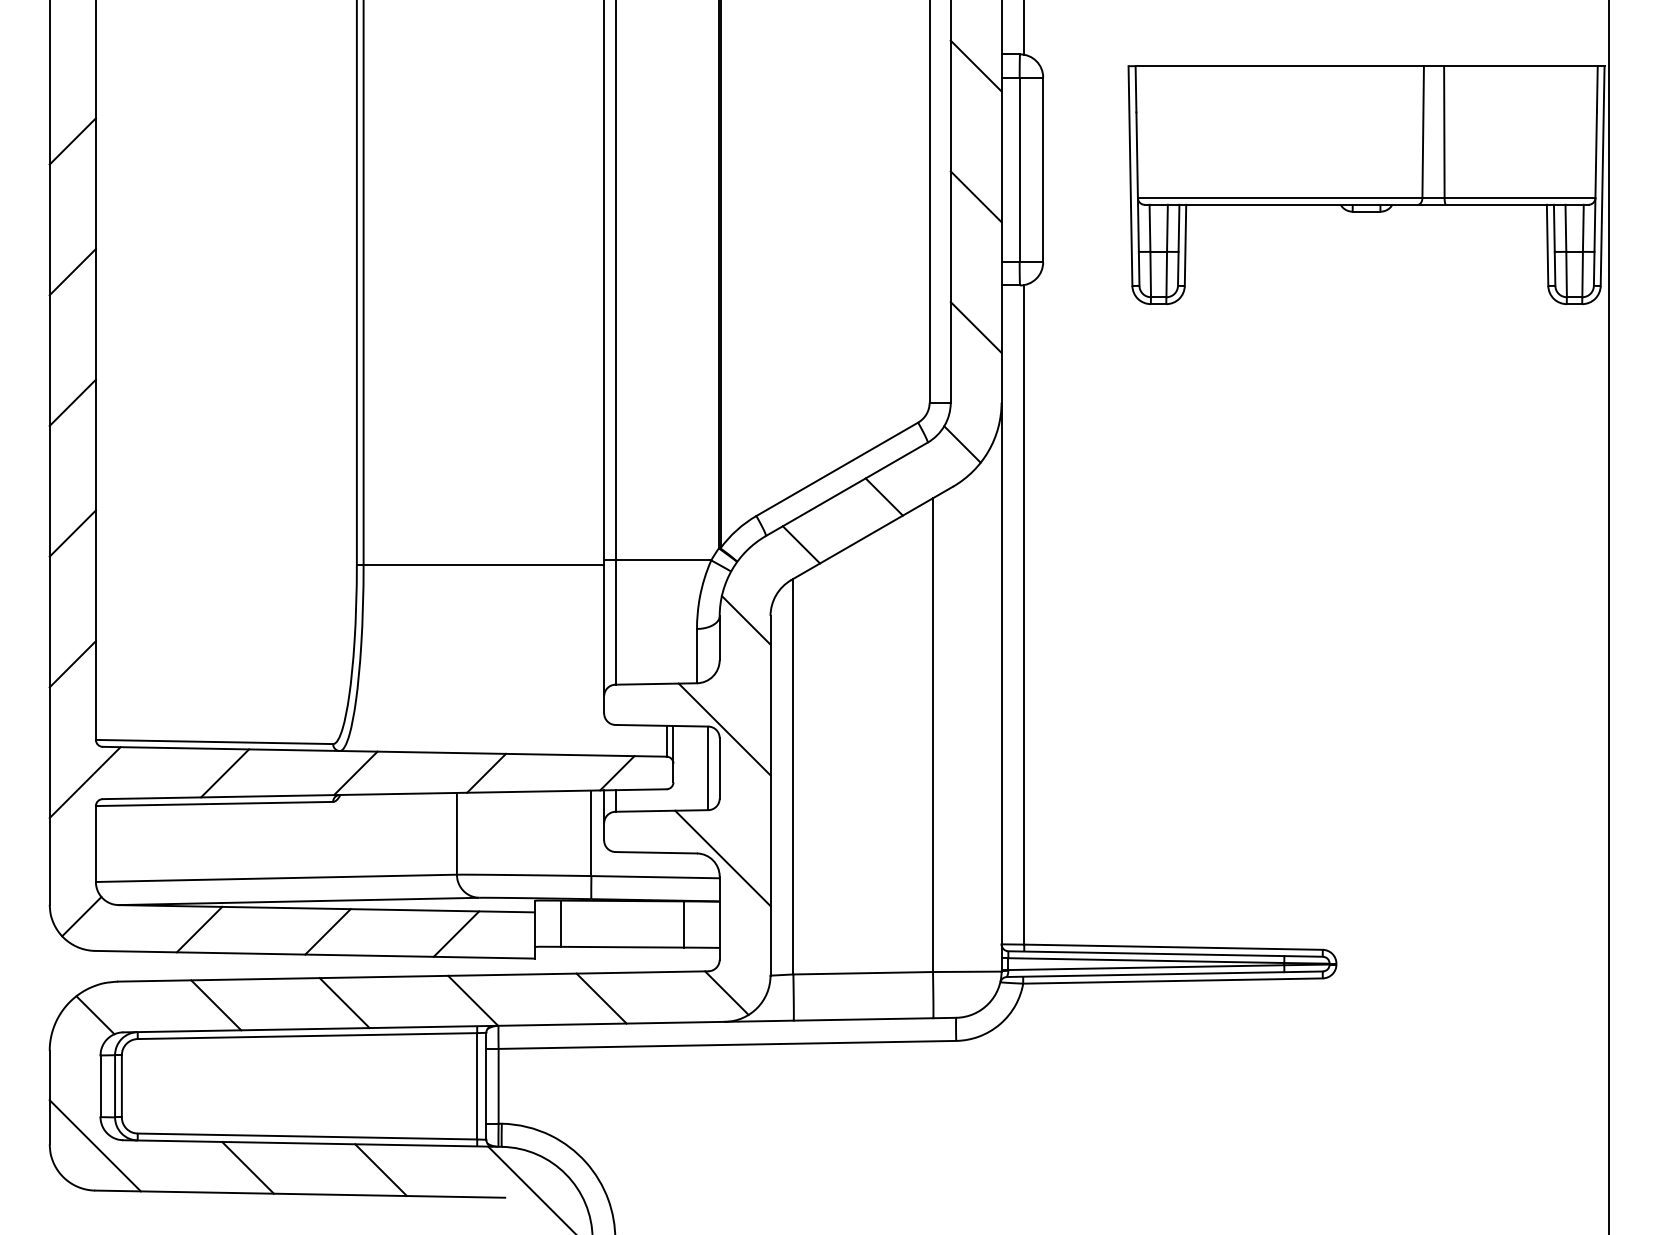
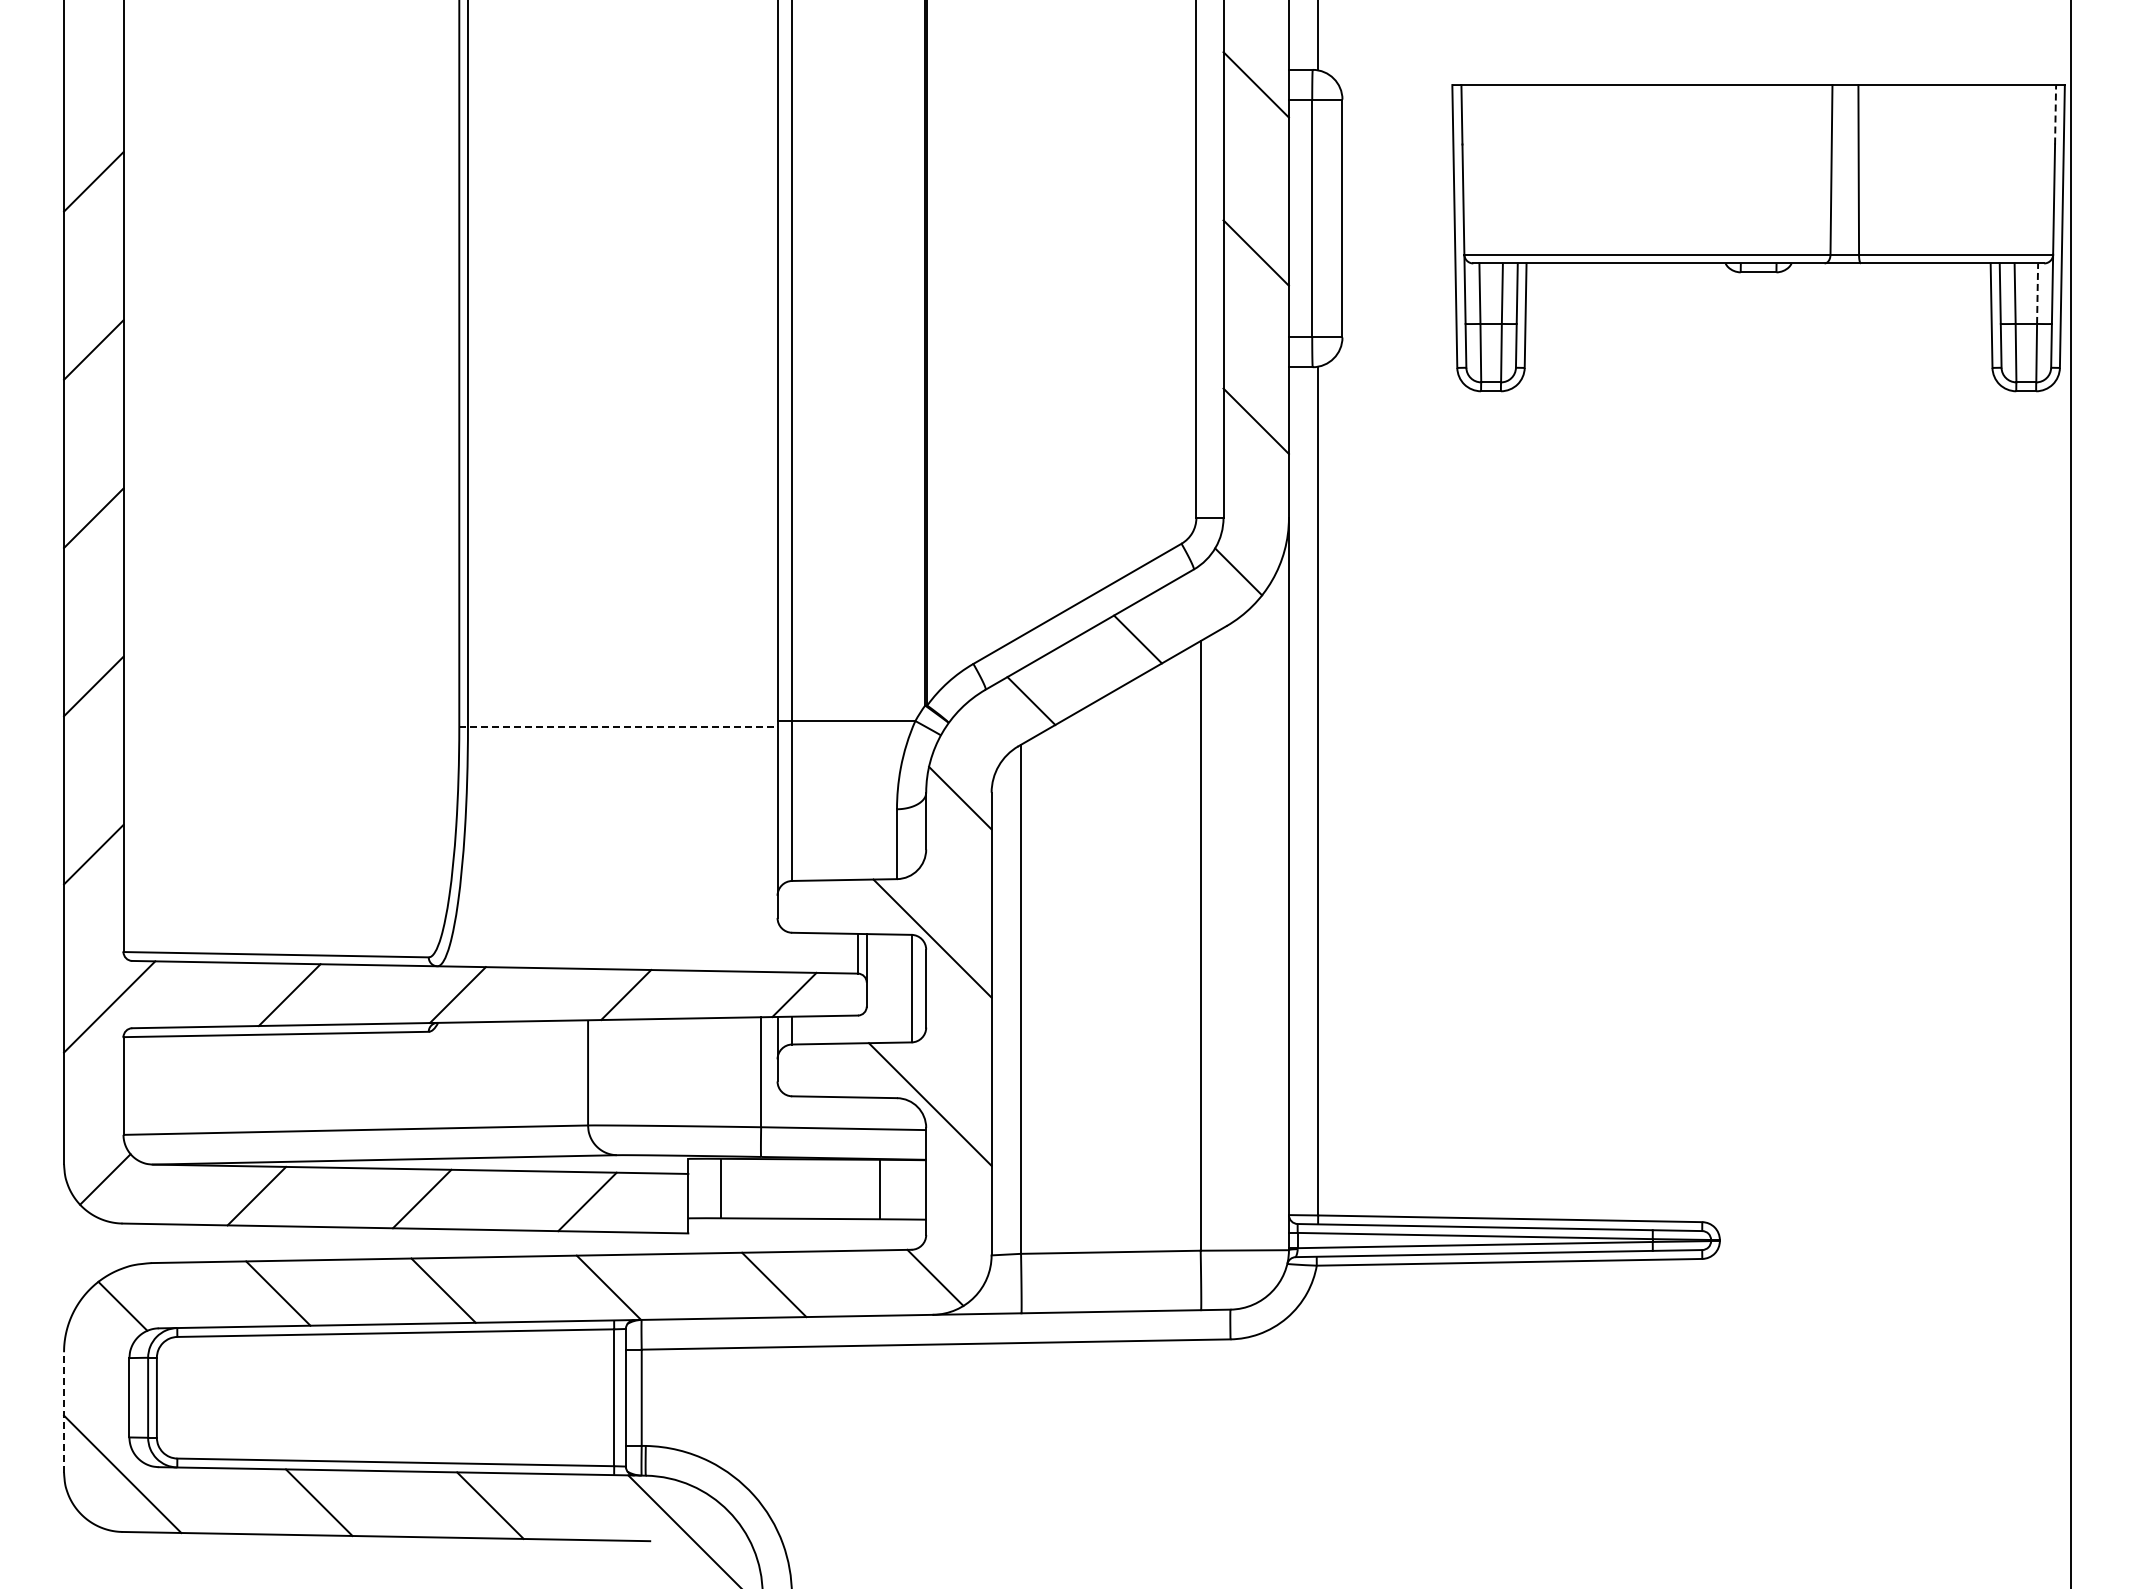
line: (1597, 89) -> (2055, 114), solid -> dashed
line: (1583, 228) -> (2037, 293), solid -> dashed
line: (480, 564) -> (618, 726), solid -> dashed
line: (50, 1096) -> (64, 1411), solid -> dashed

